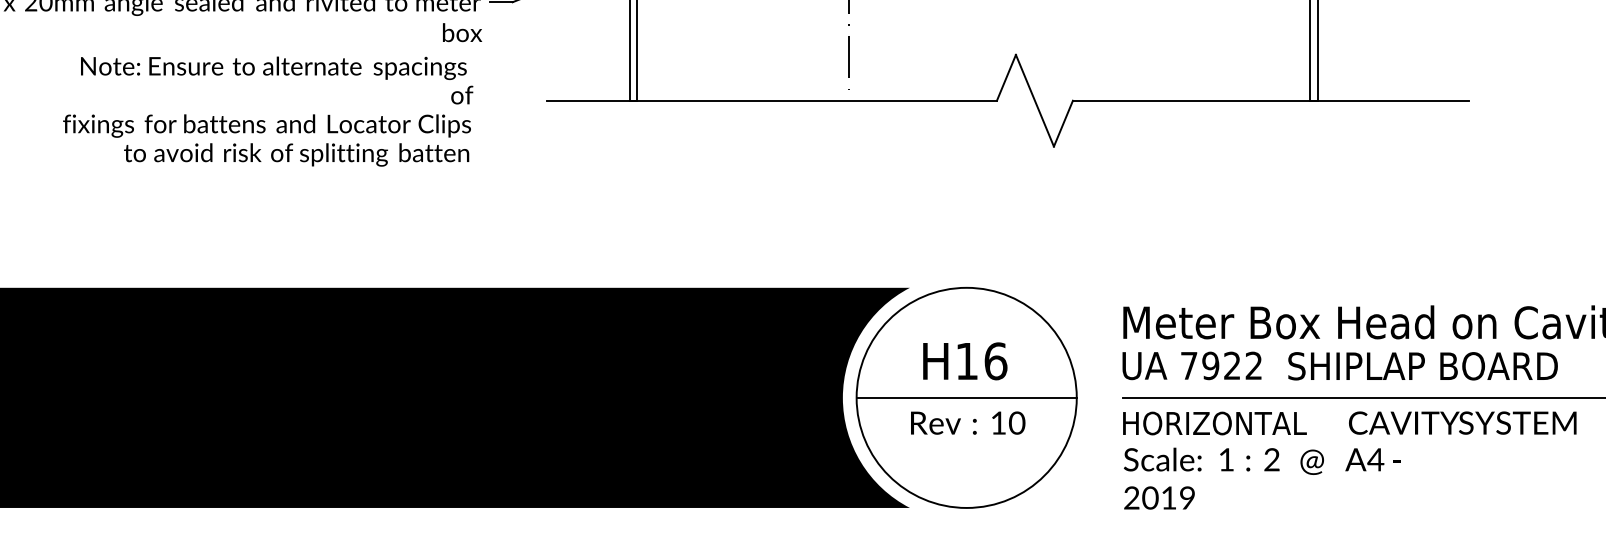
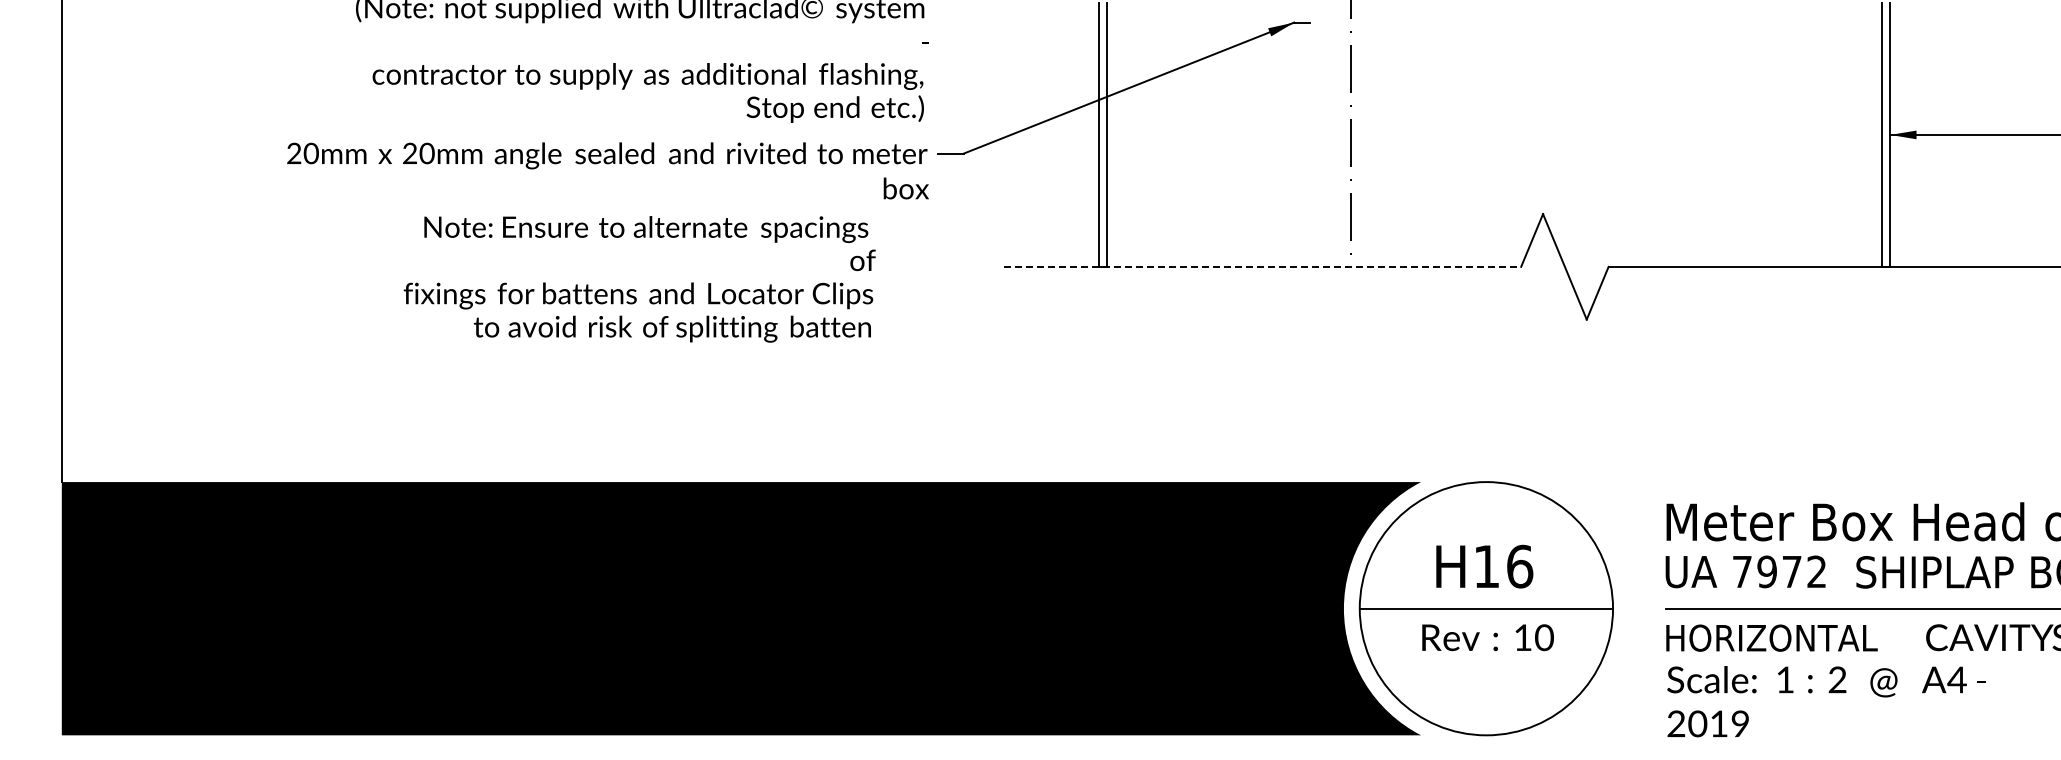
line: (772, 100) -> (1262, 266), solid -> dashed
text: (267, 111) -> (639, 279), moved
text: (1231, 365) -> (1791, 571), 7922 -> 7972

